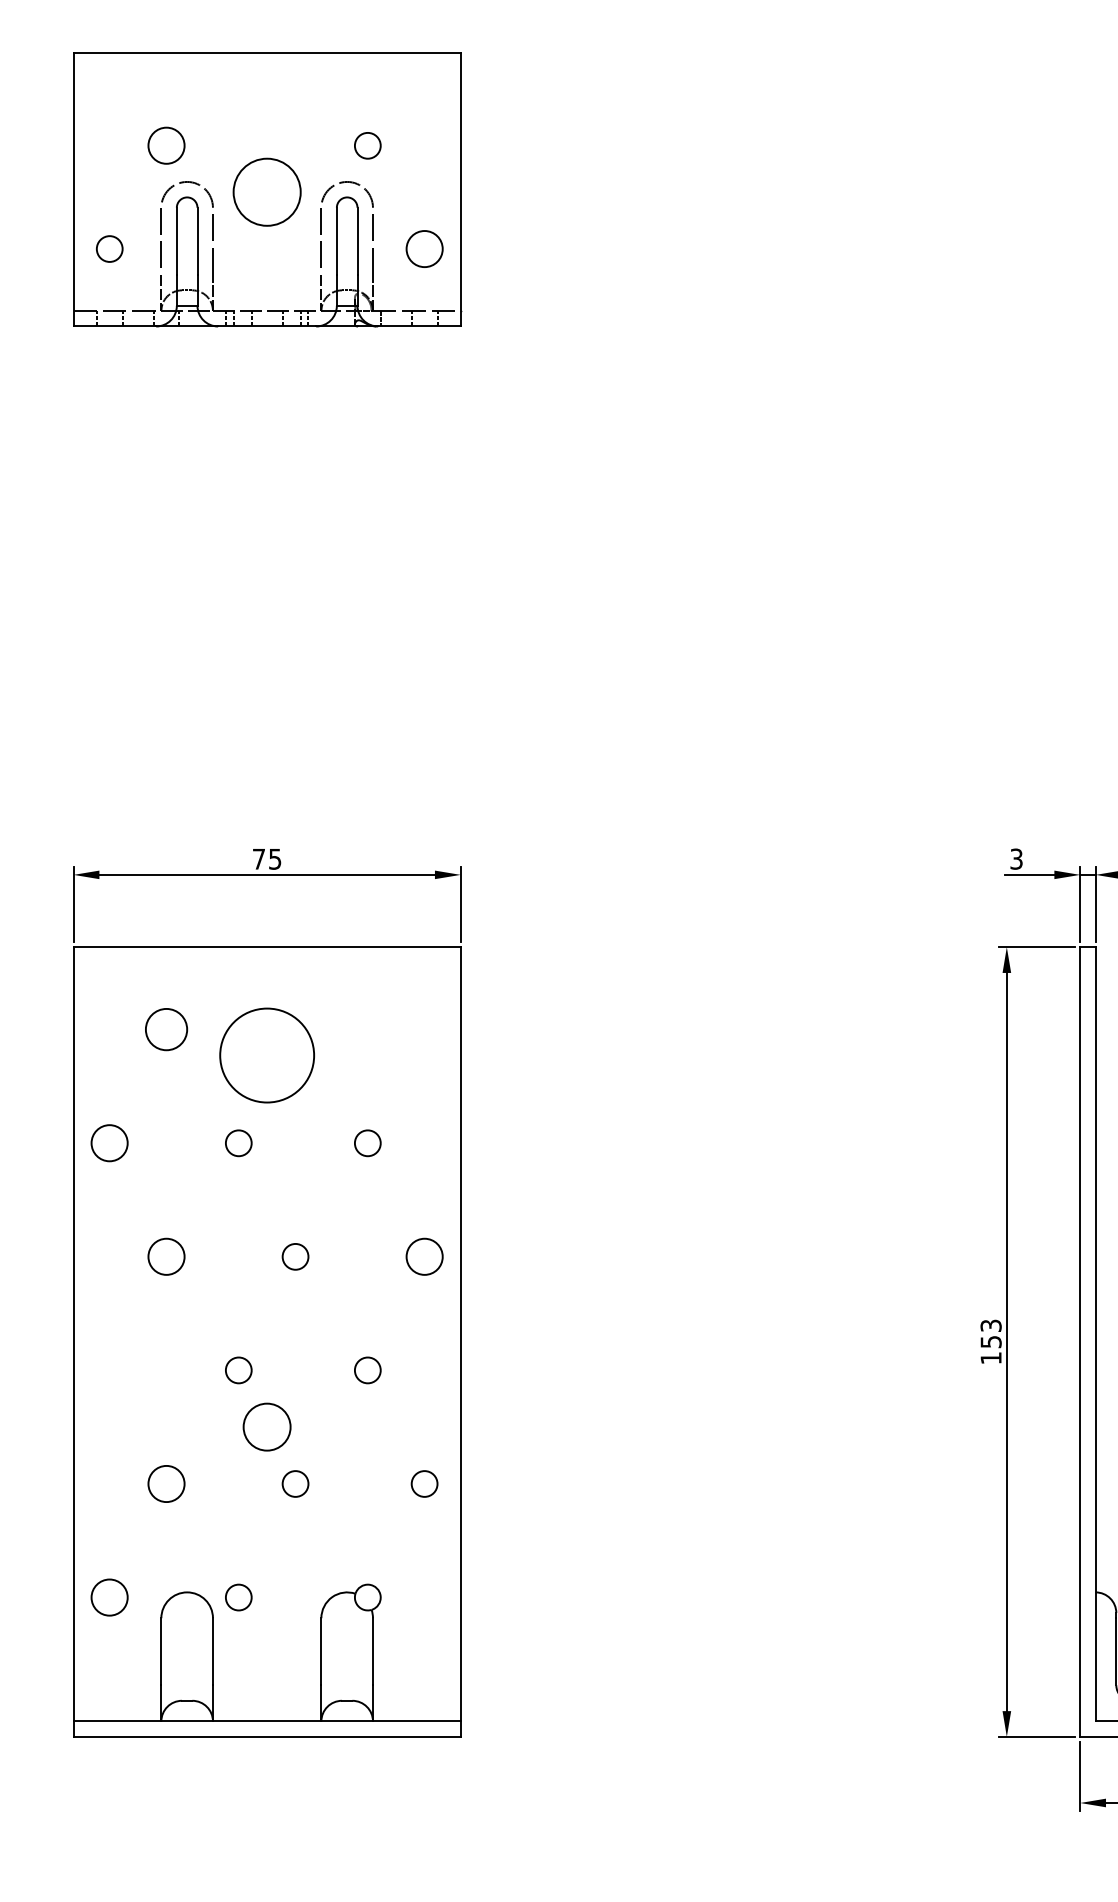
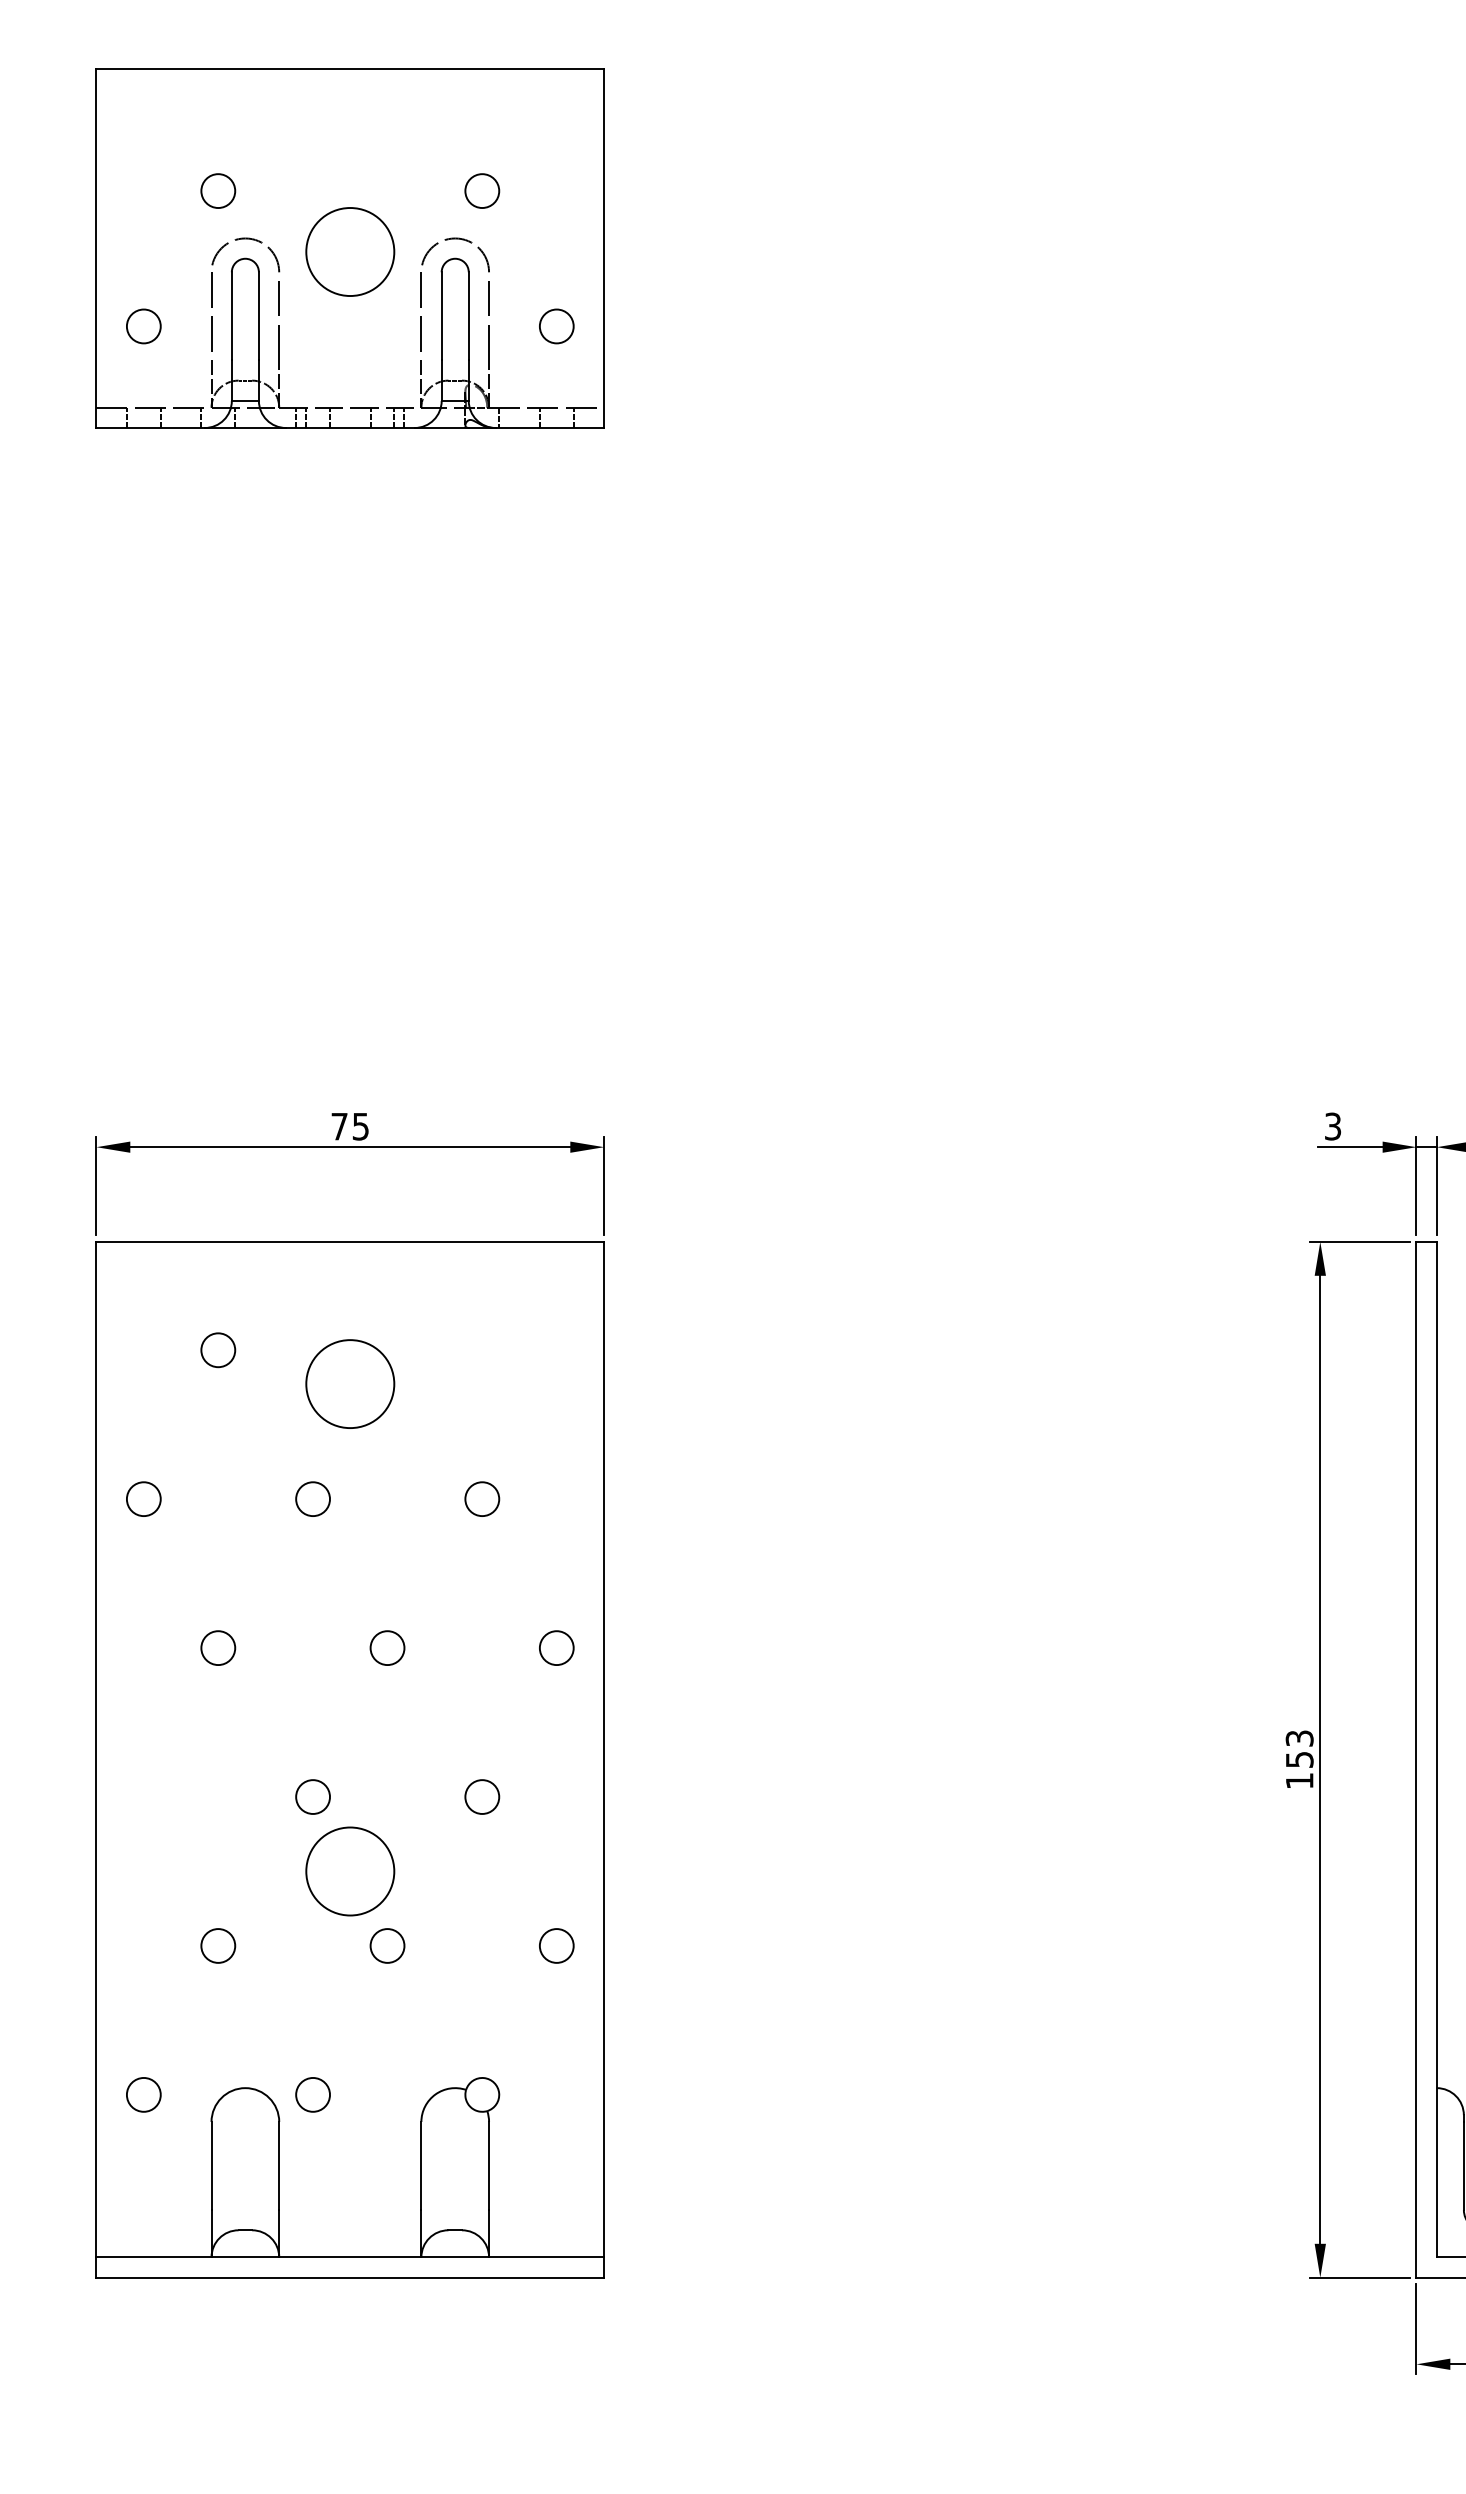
circle: (166, 145) -> (218, 190), size x0.71
circle: (424, 248) -> (556, 325), size x0.71
circle: (166, 1029) -> (218, 1349), size x0.62
circle: (266, 1055) -> (349, 1384), size x0.71
circle: (109, 1143) -> (143, 1499), size x0.71
circle: (166, 1256) -> (218, 1647), size x0.71
circle: (424, 1256) -> (556, 1647), size x0.71
circle: (266, 1426) -> (349, 1870), size x1.43
circle: (166, 1483) -> (218, 1945), size x0.71
circle: (109, 1597) -> (143, 2094), size x0.71

